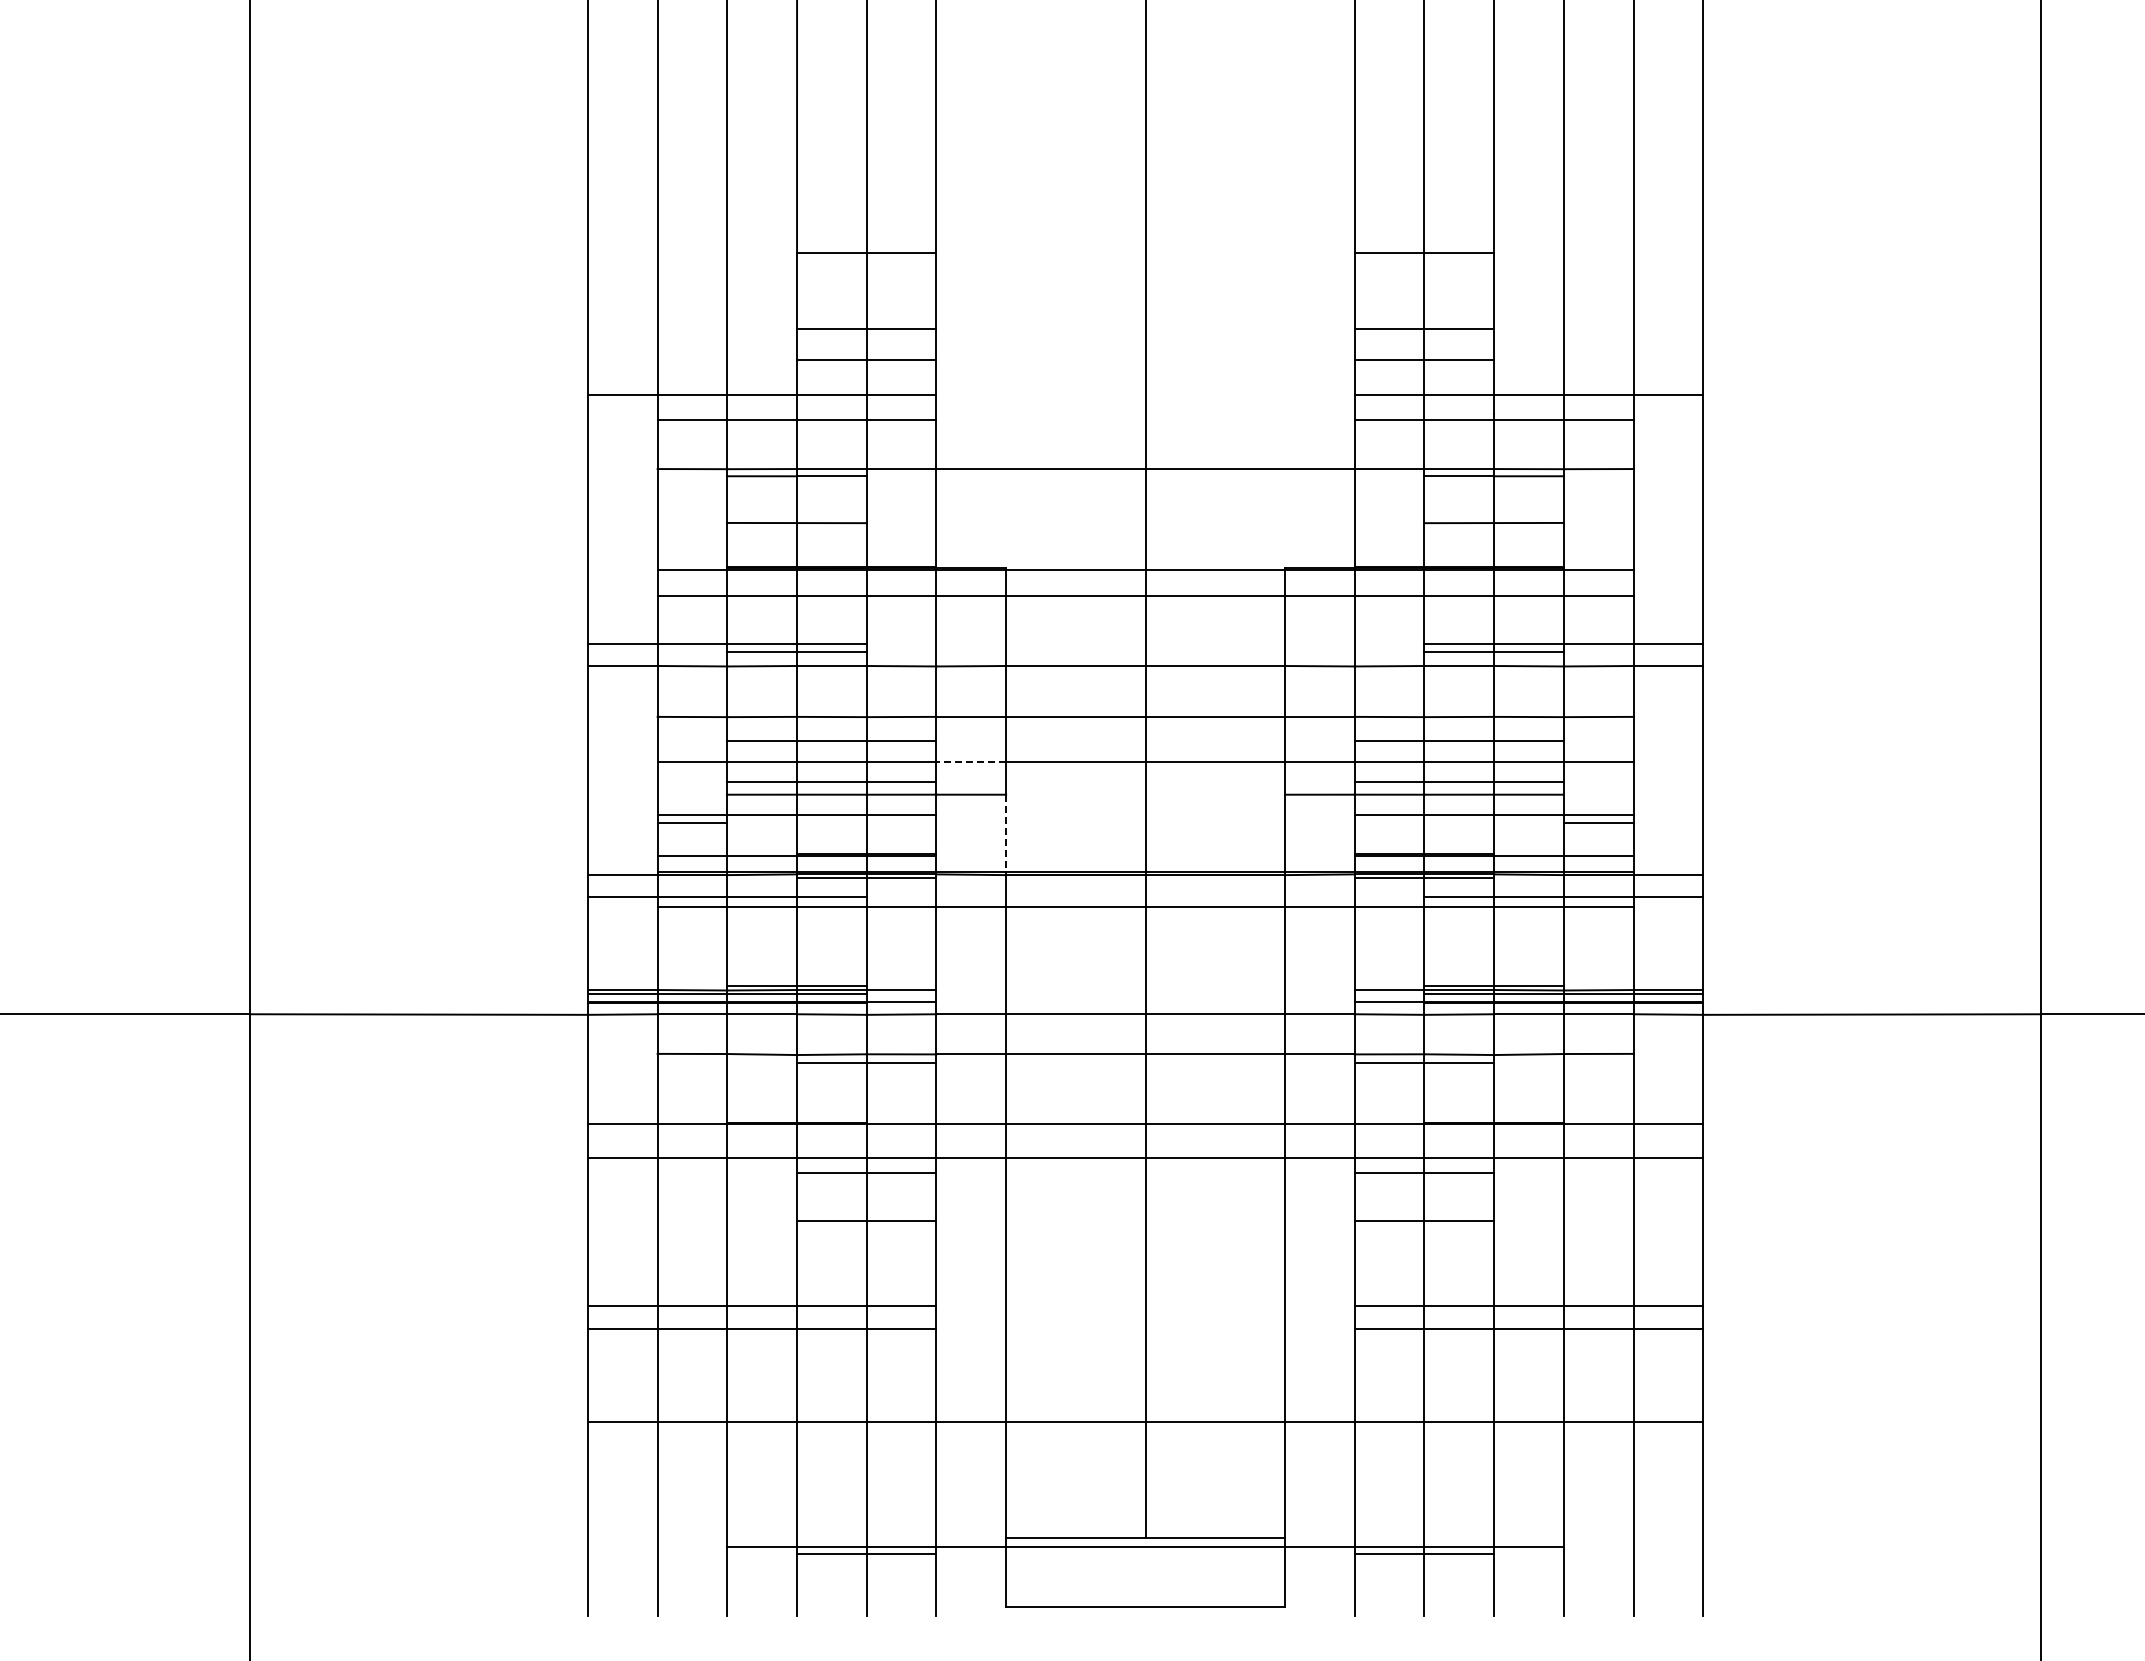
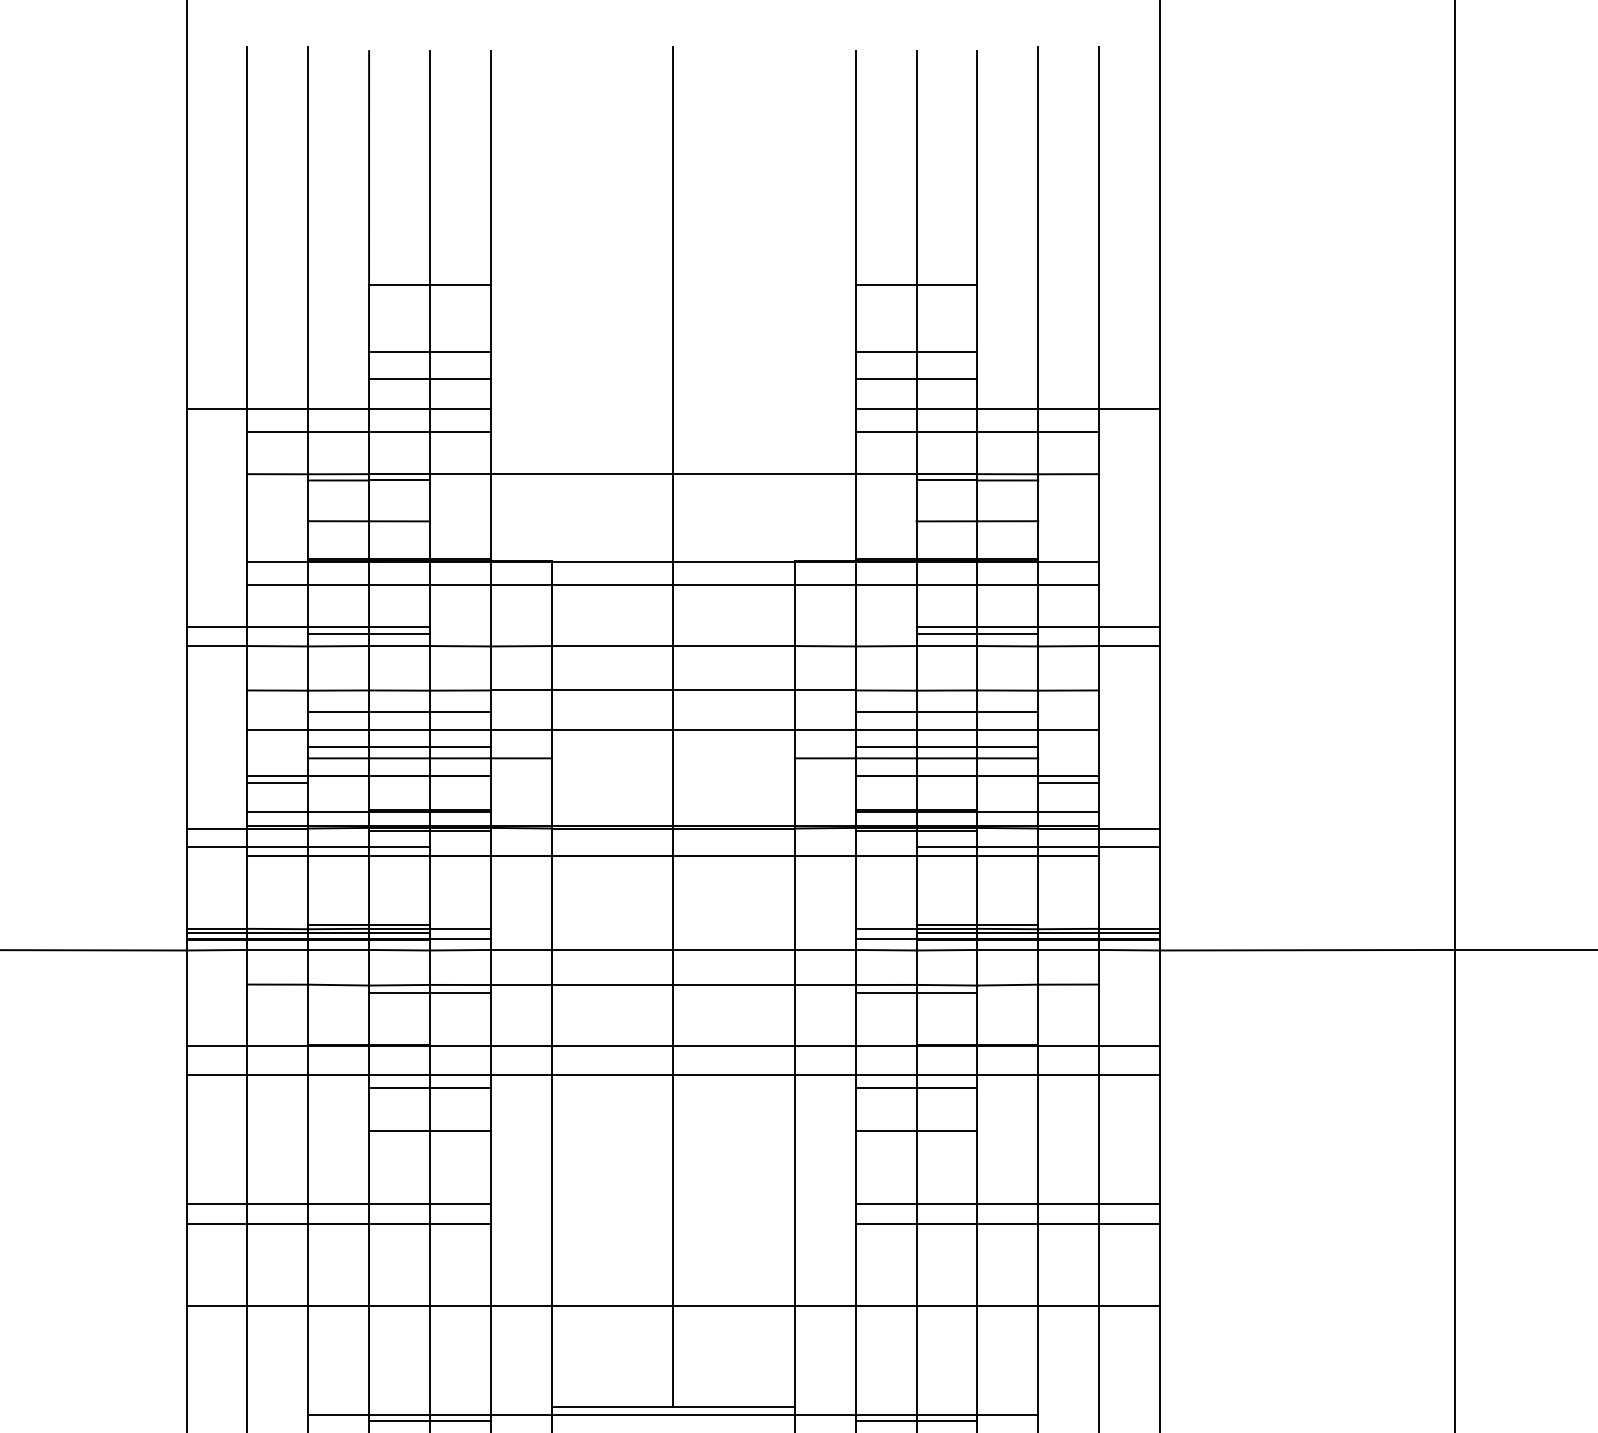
line: (971, 761) -> (521, 729), dashed -> solid
line: (1006, 833) -> (551, 792), dashed -> solid

